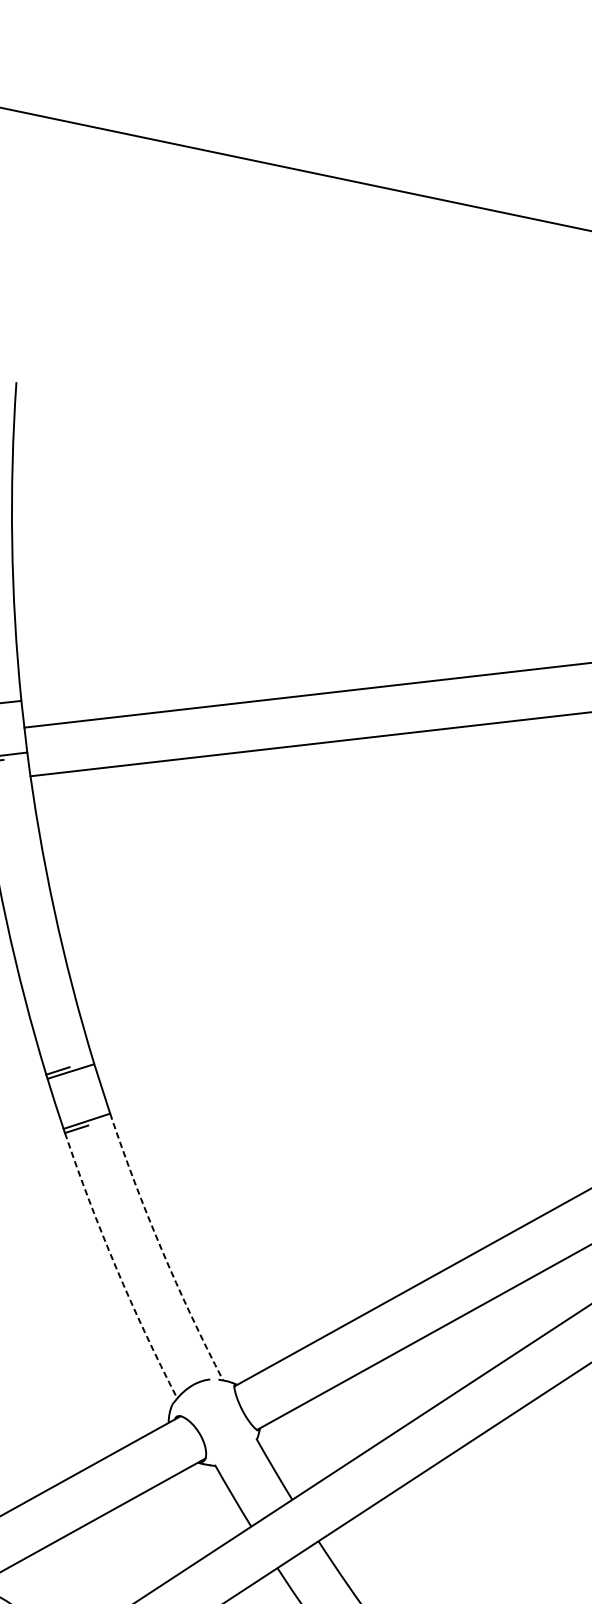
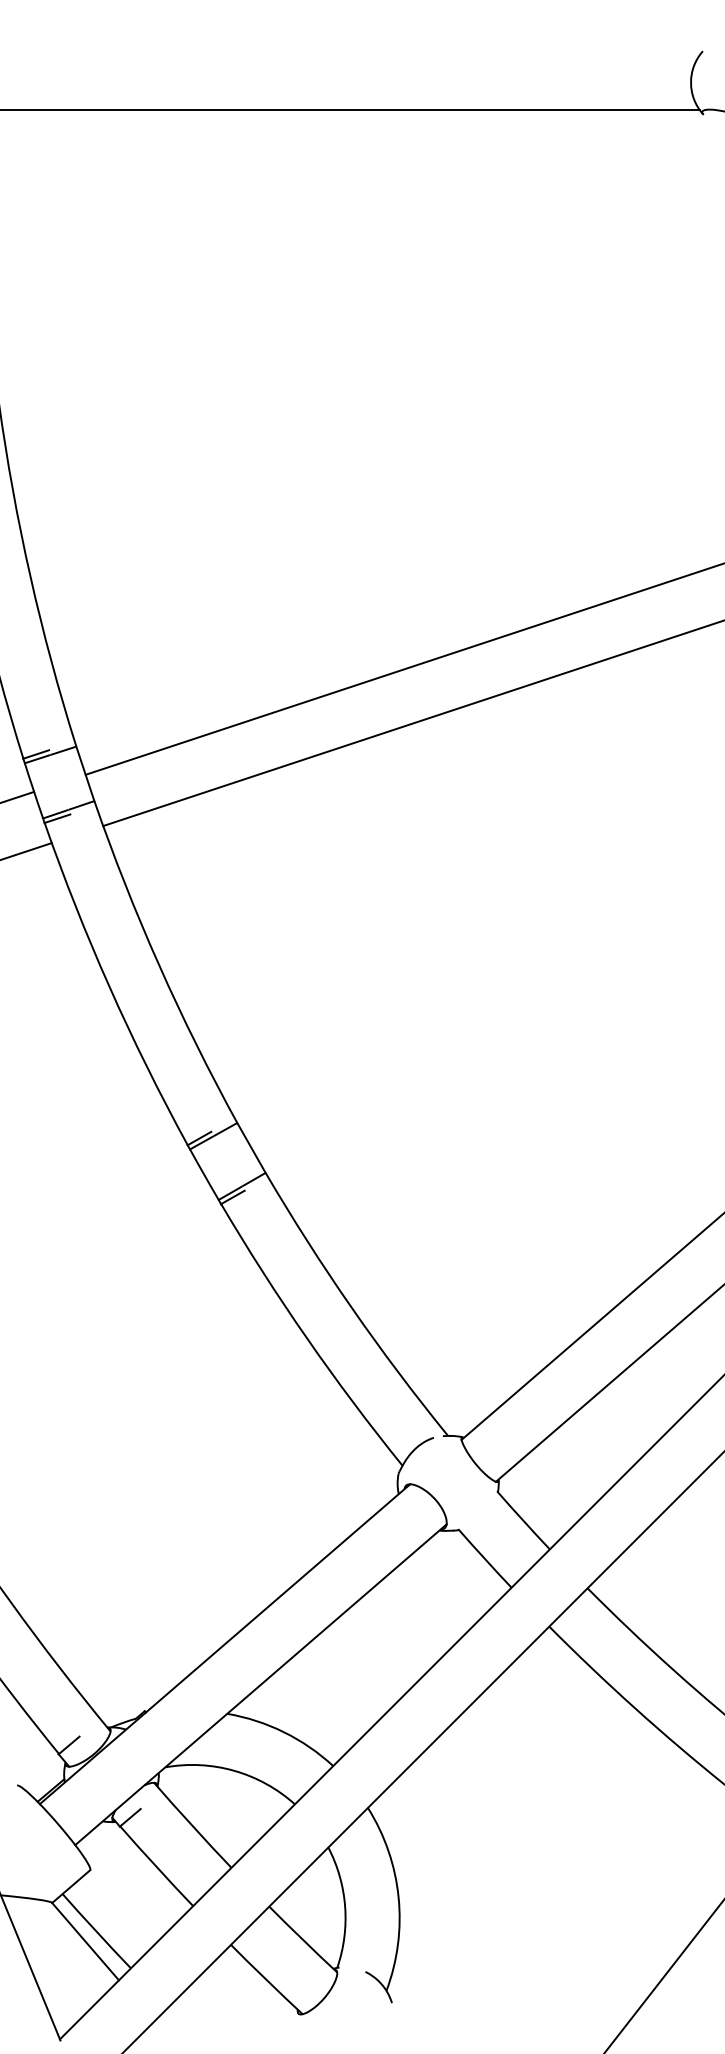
arc: (161, 1248) -> (351, 1307), dashed -> solid
arc: (116, 1268) -> (307, 1338), dashed -> solid

